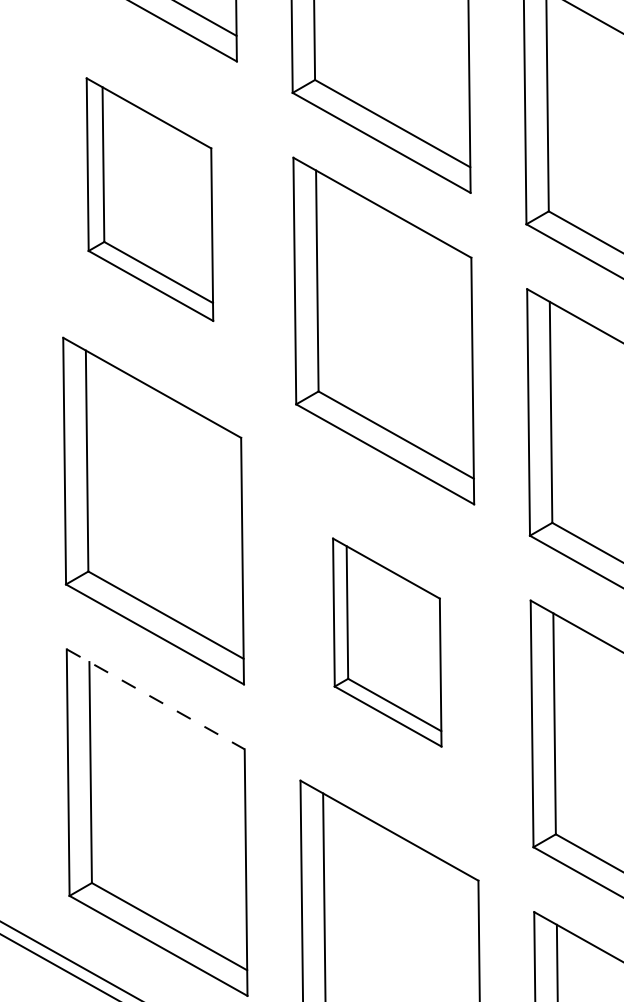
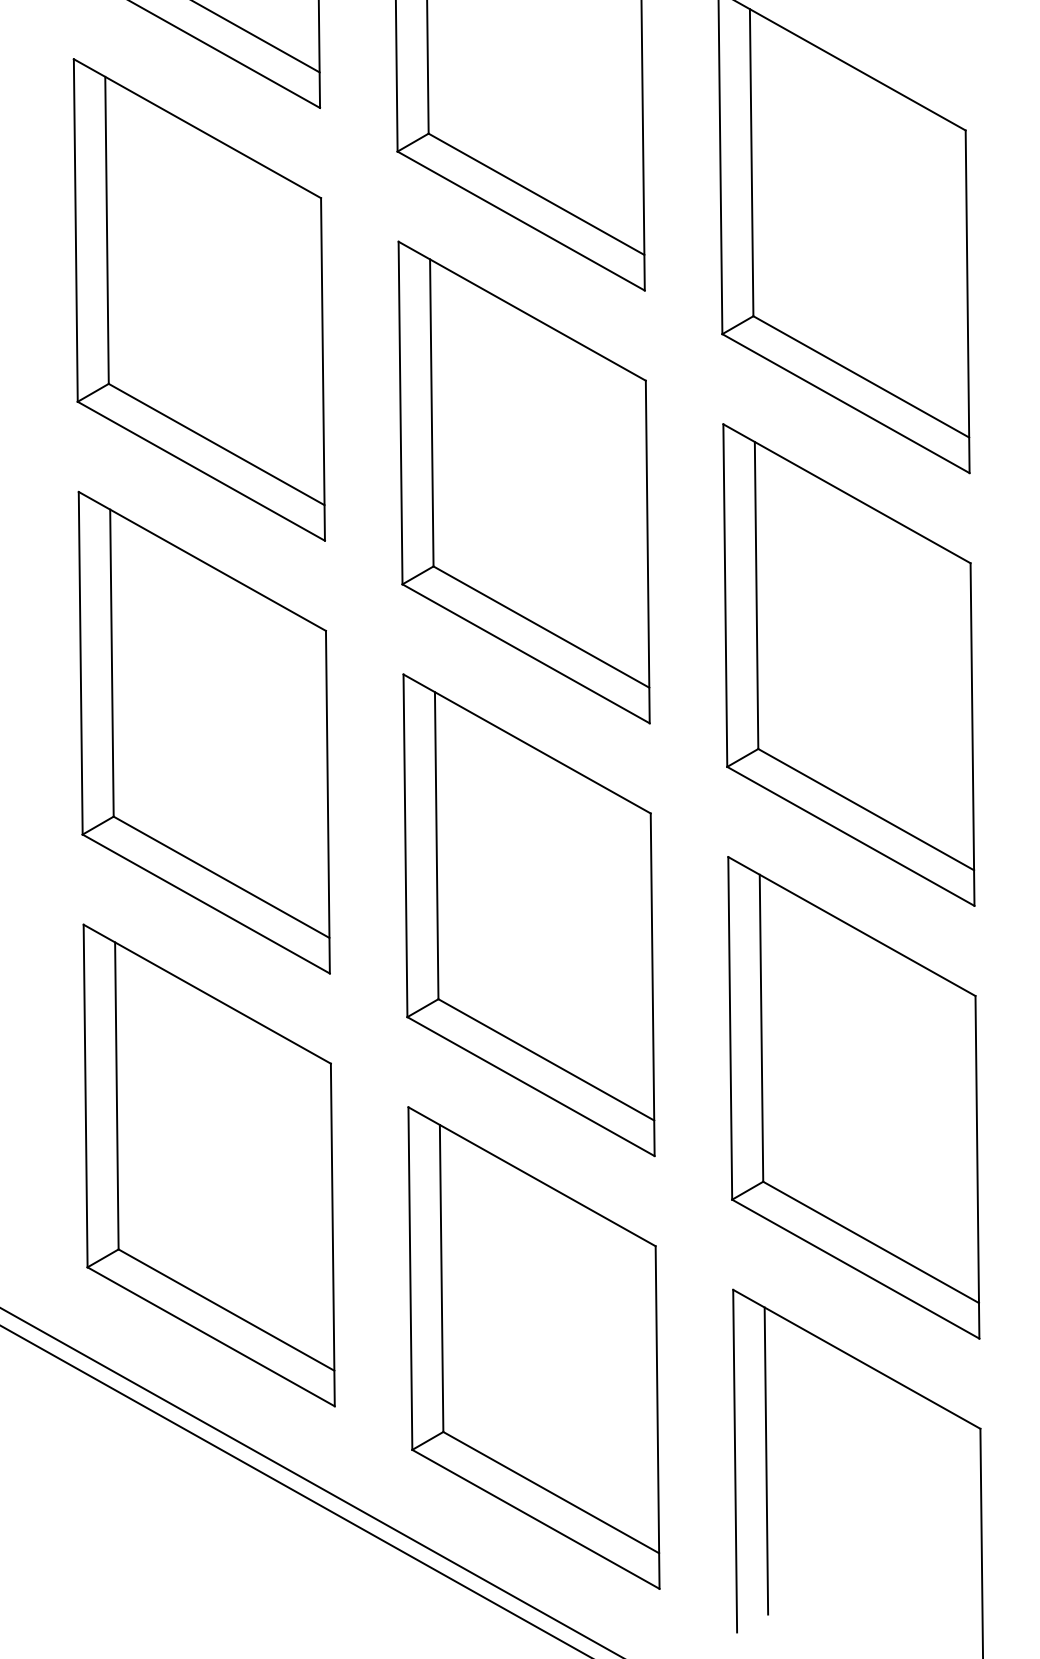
part: (149, 199) -> (198, 299), size x1.43
part: (386, 642) -> (528, 915), size x1.67
line: (155, 699) -> (207, 994), dashed -> solid

